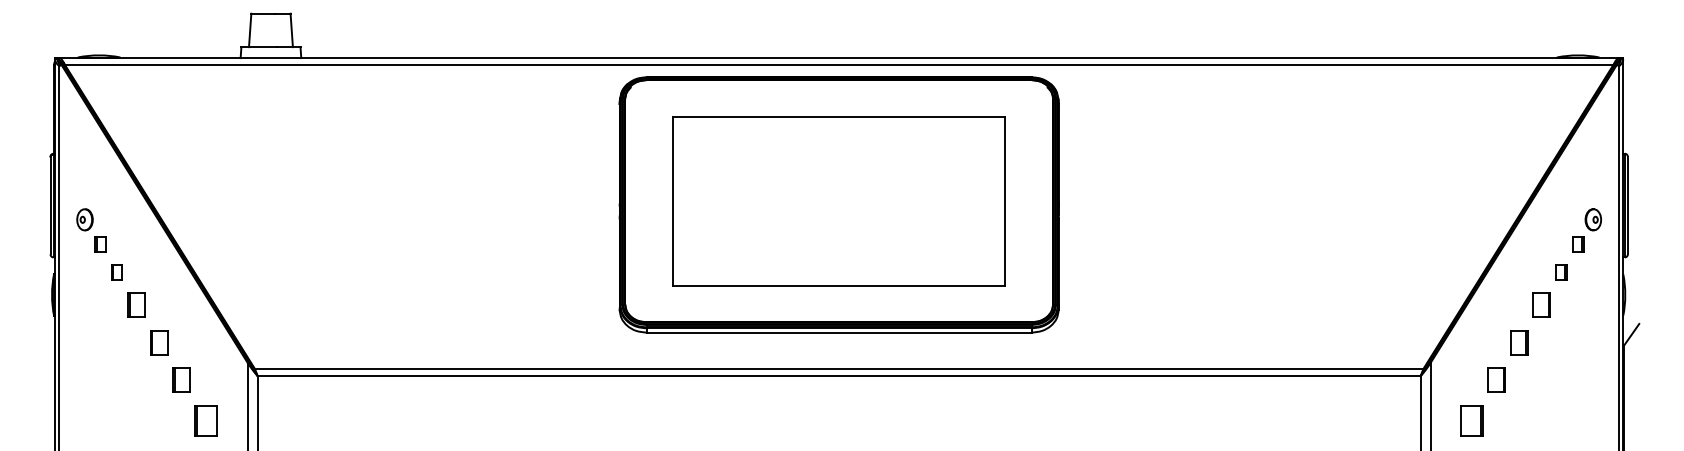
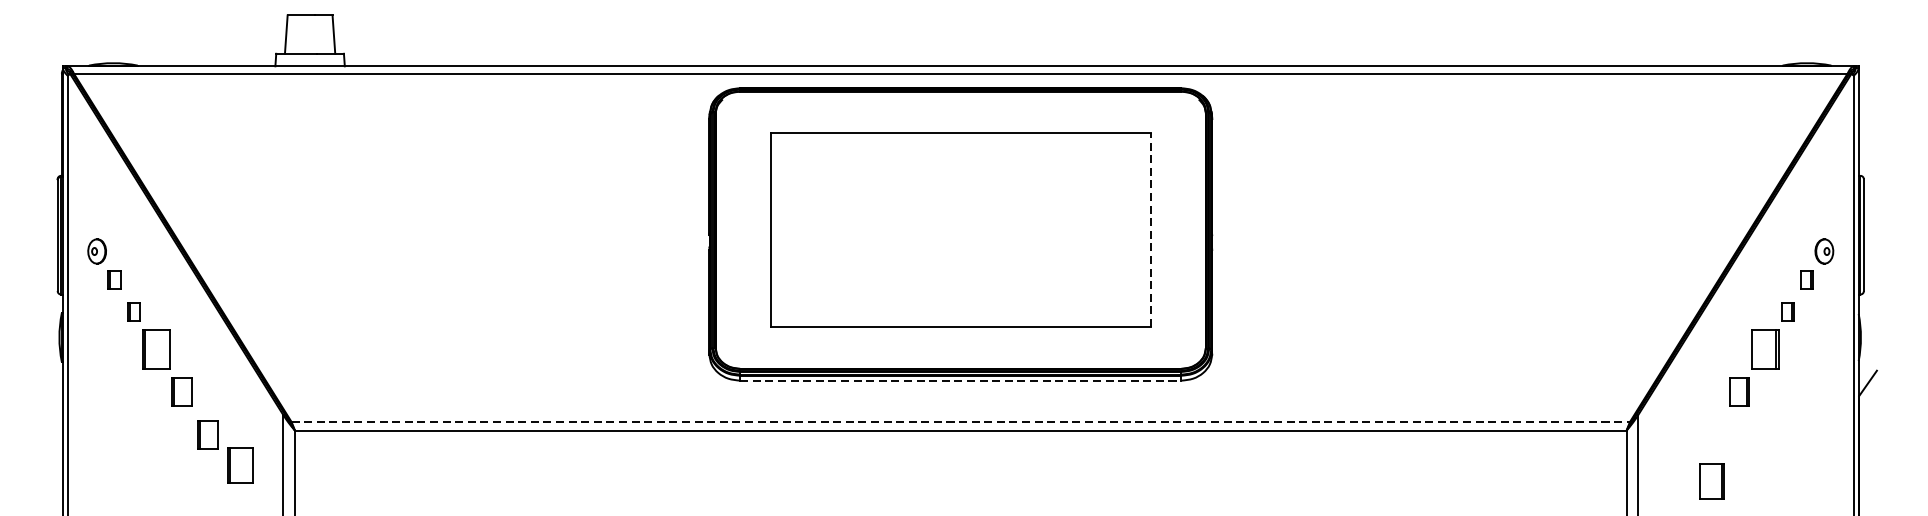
line: (1004, 201) -> (1150, 230), solid -> dashed
part: (136, 304) -> (156, 348), size x1.4
part: (1541, 304) -> (1764, 348), size x1.4
line: (839, 332) -> (961, 380), solid -> dashed
line: (839, 368) -> (961, 421), solid -> dashed
part: (1496, 379) -> (1713, 434), removed
part: (205, 420) -> (239, 465), moved
part: (1471, 420) -> (1711, 481), moved

